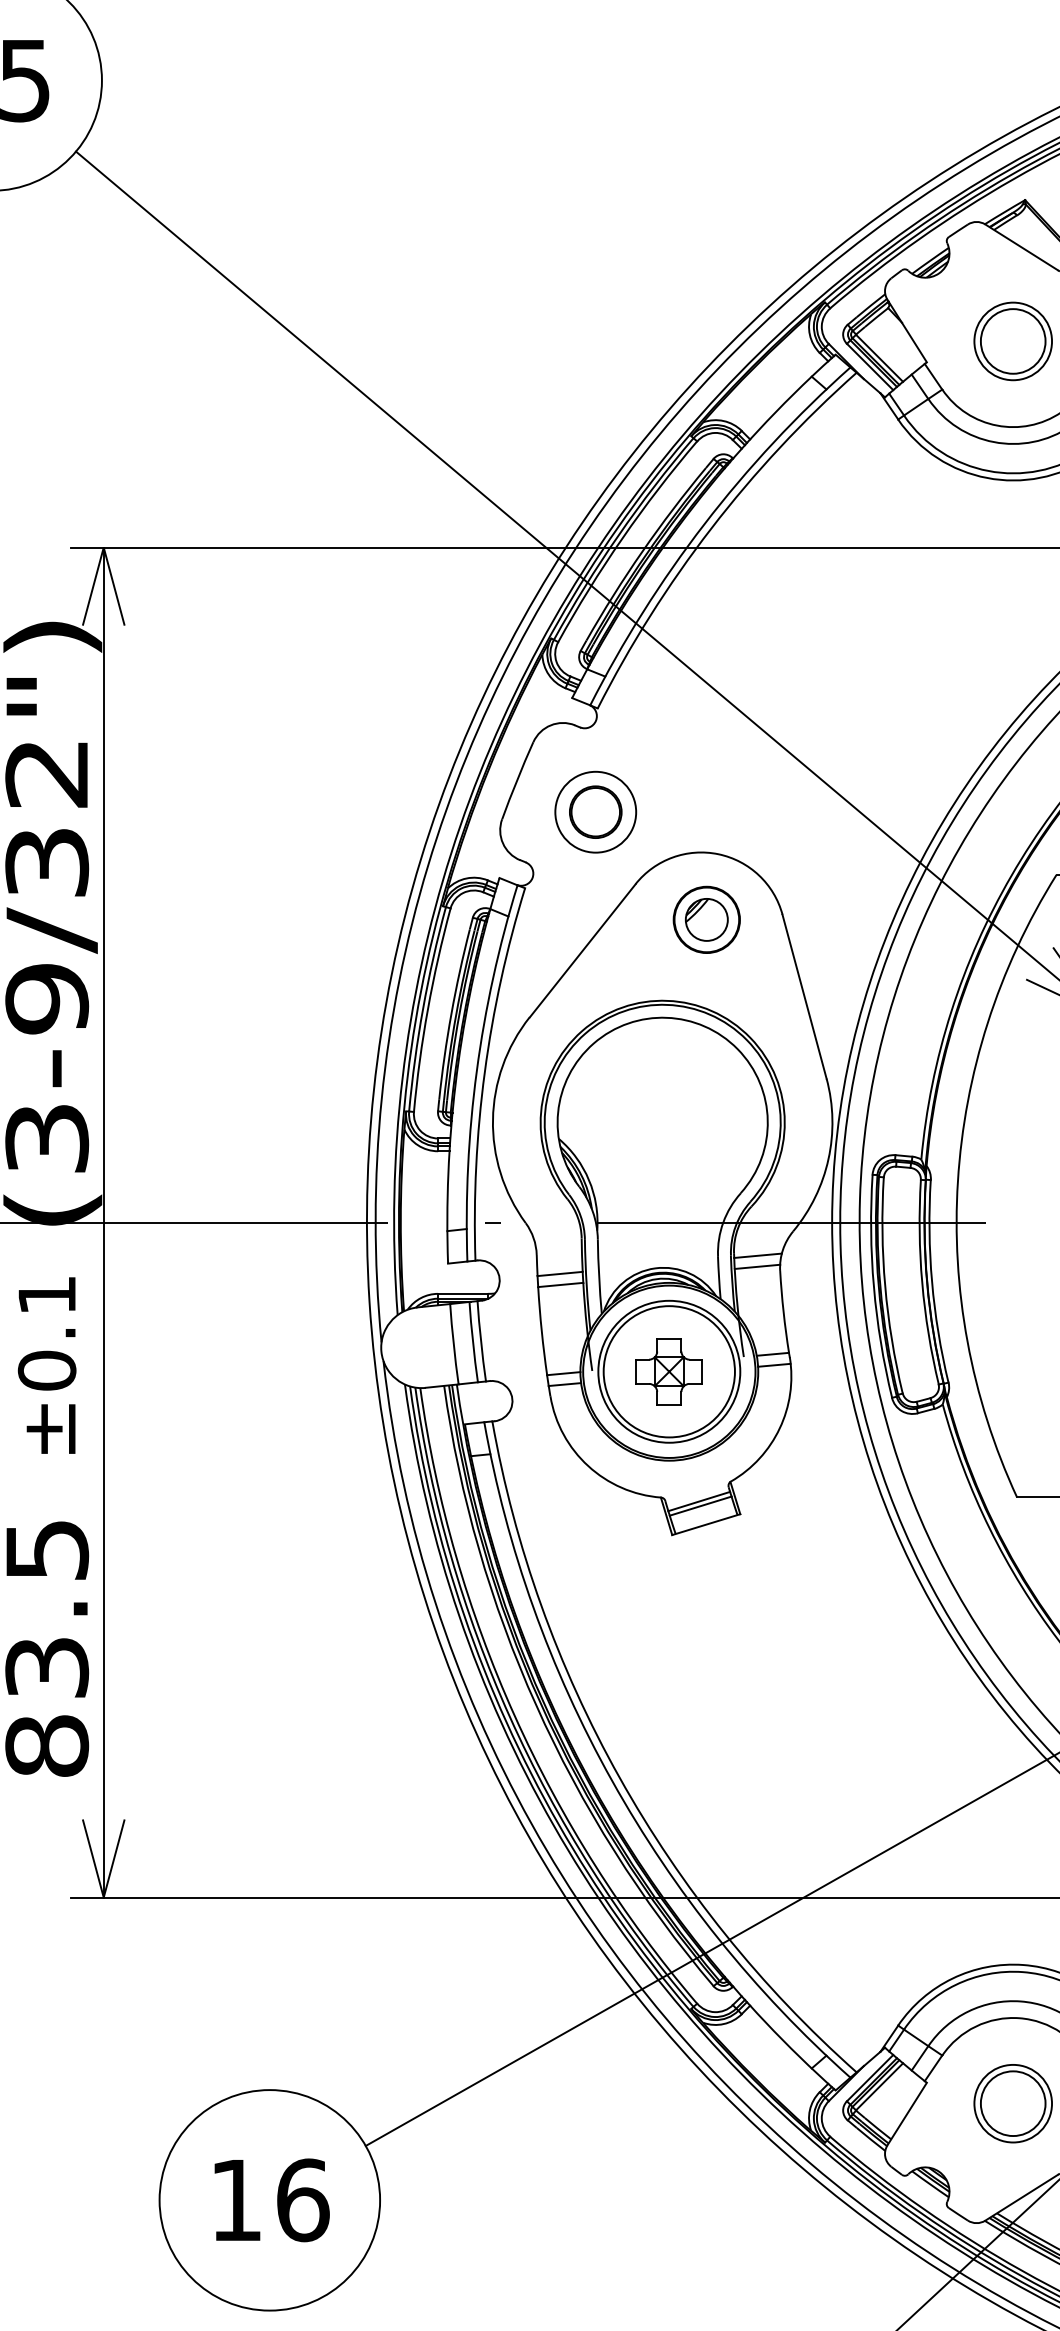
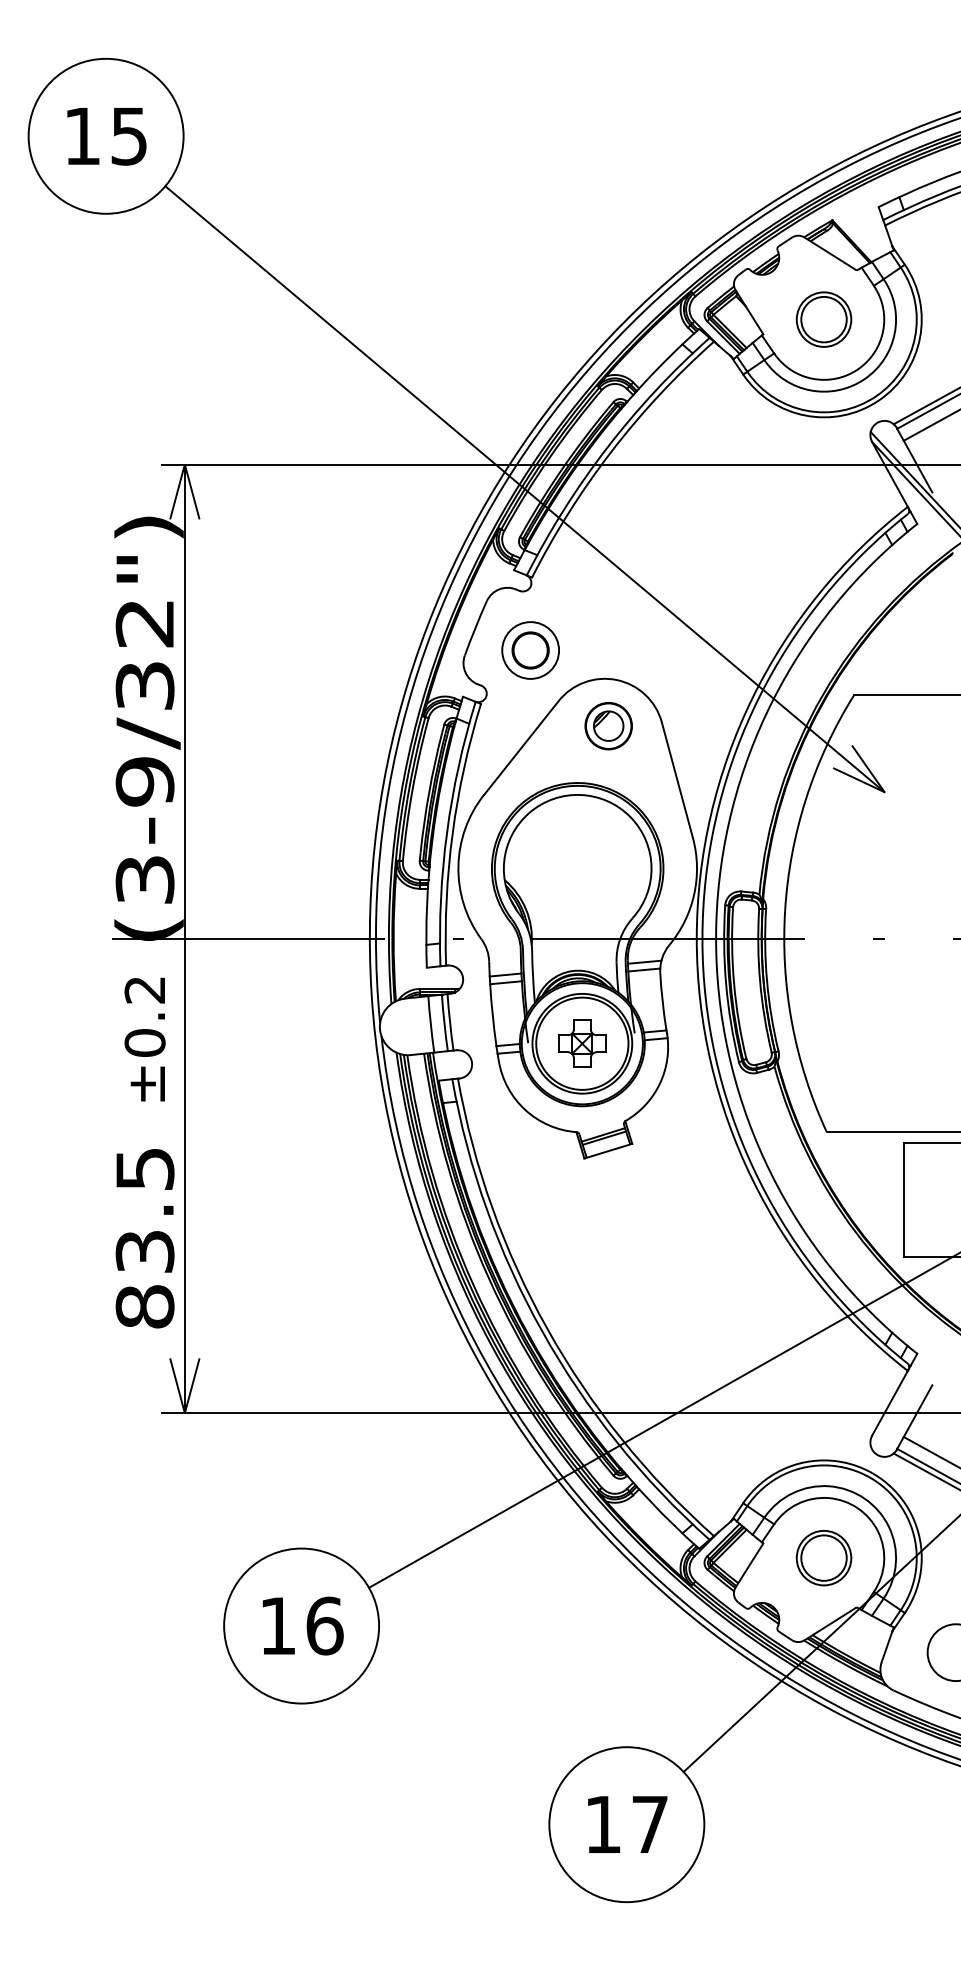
text: (46, 1295) -> (144, 990), ±0.1 -> ±0.2

